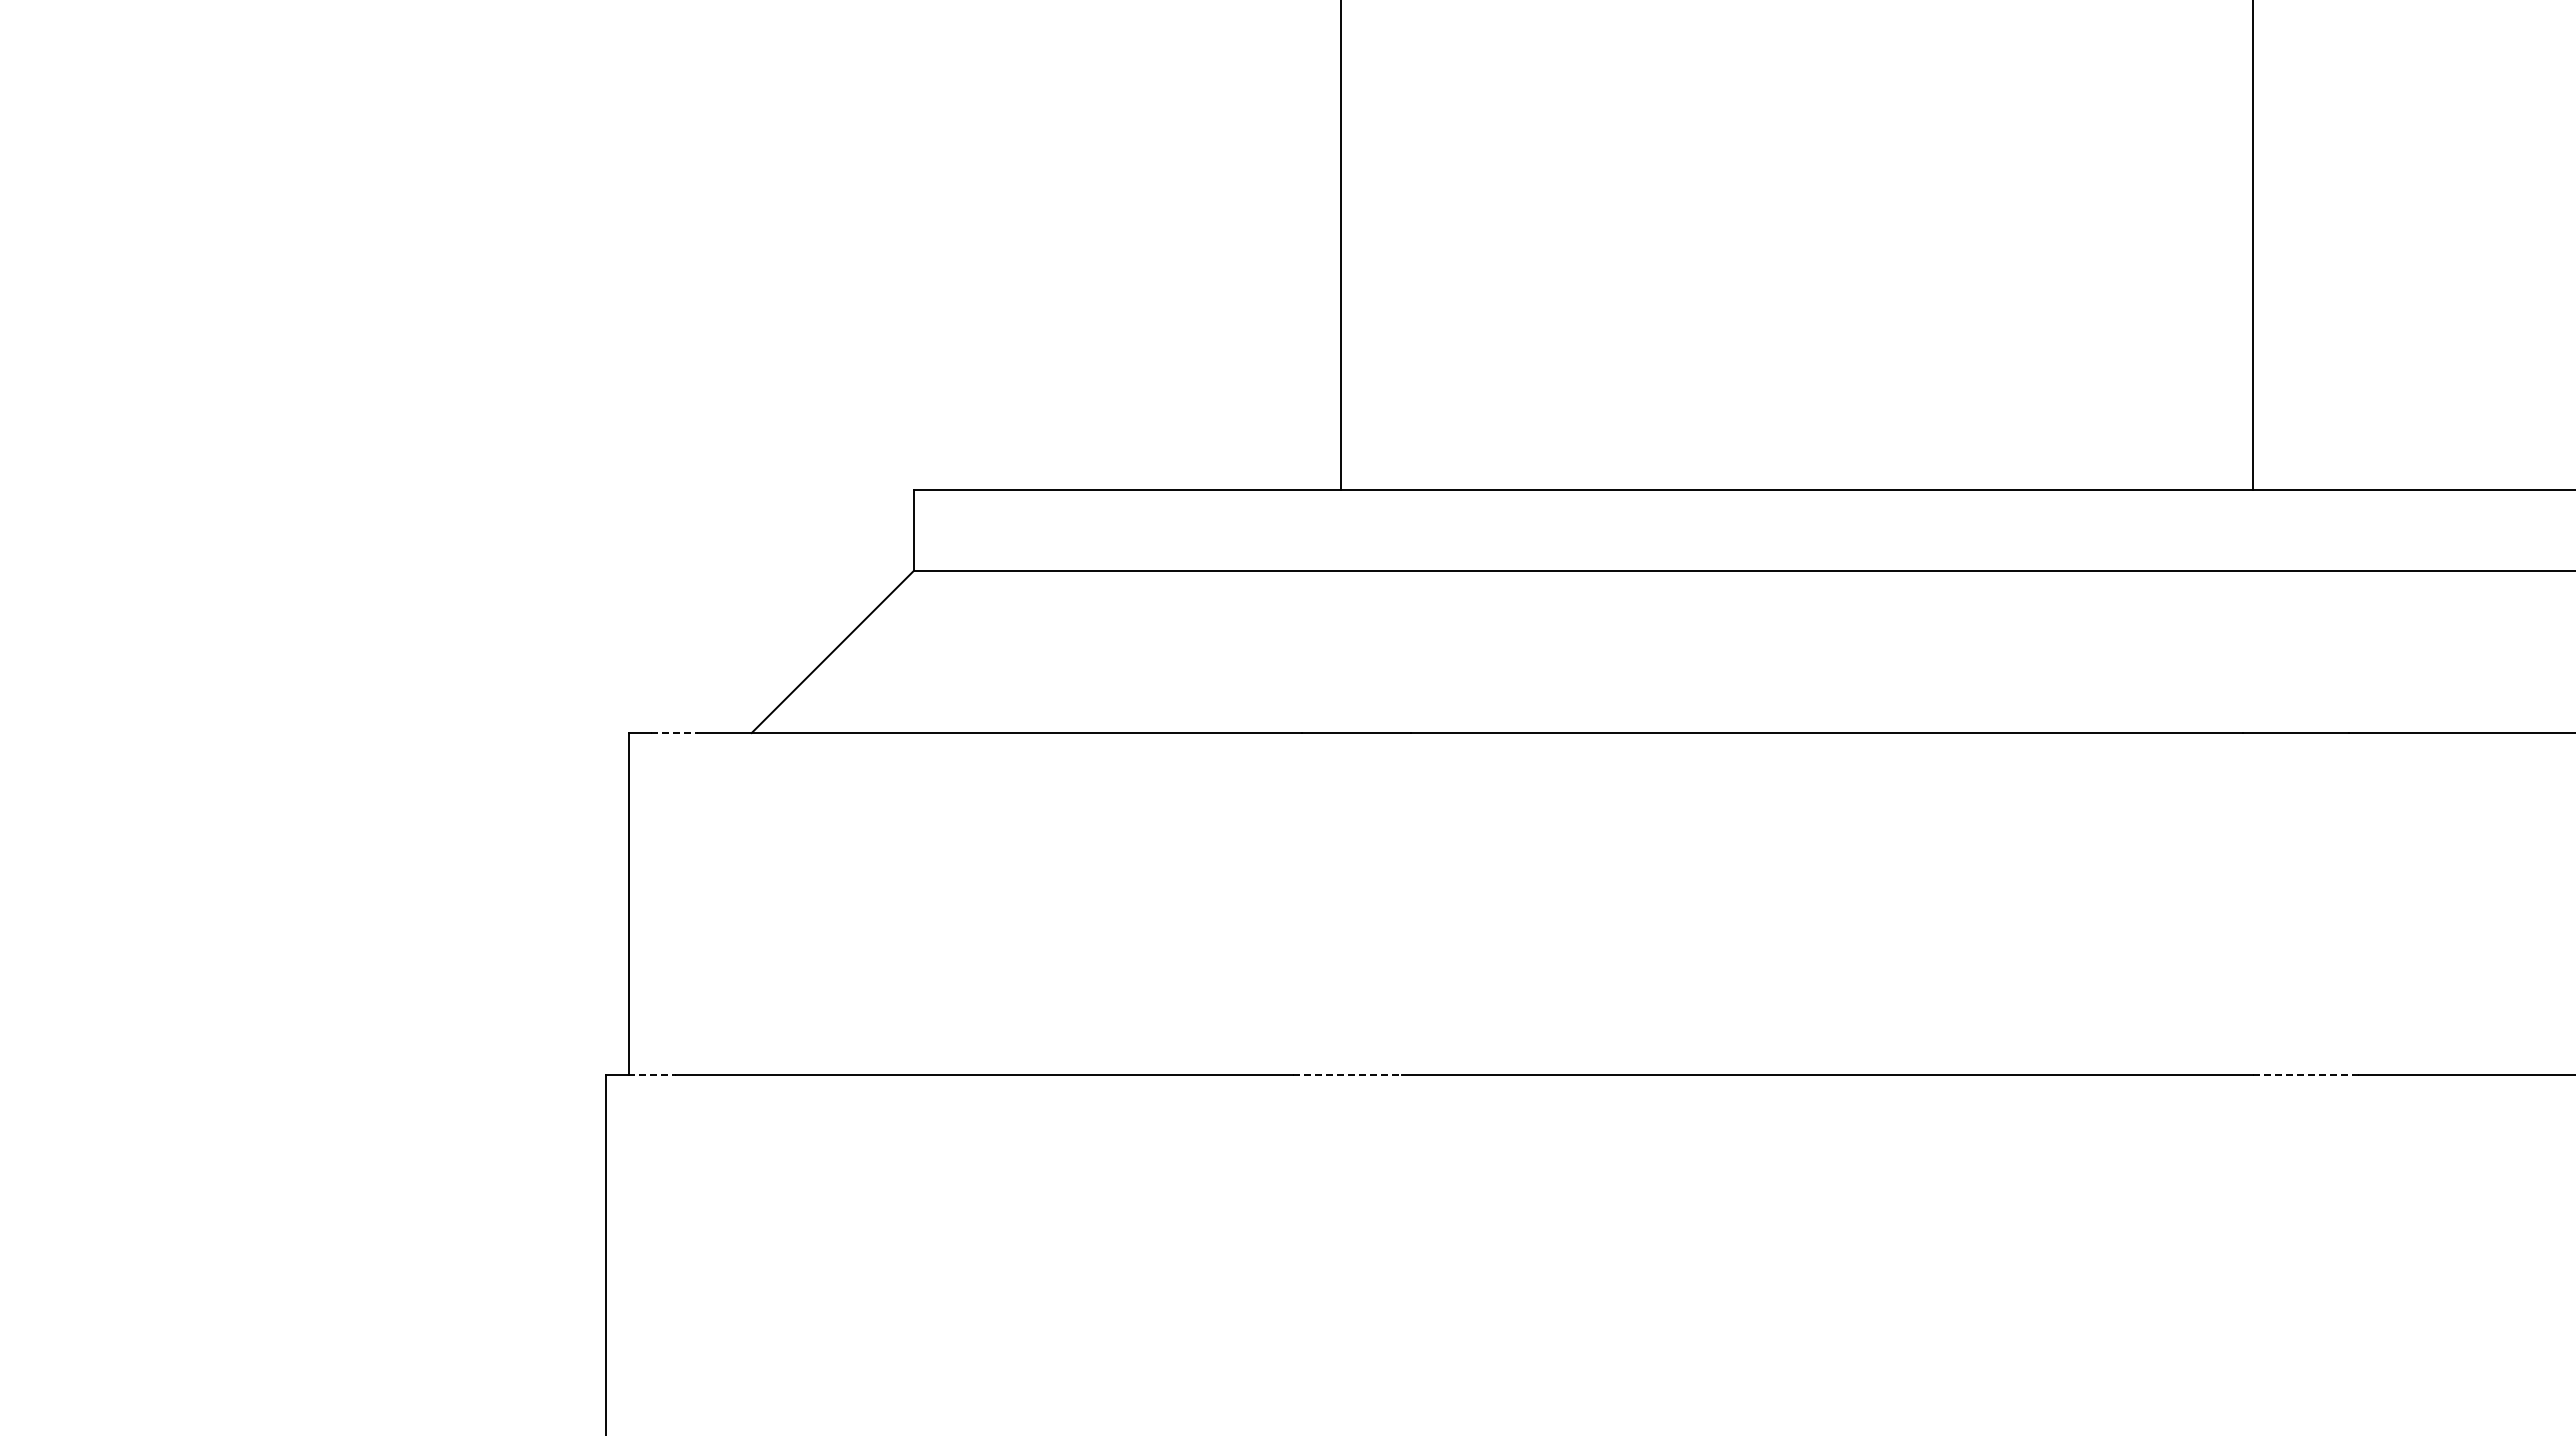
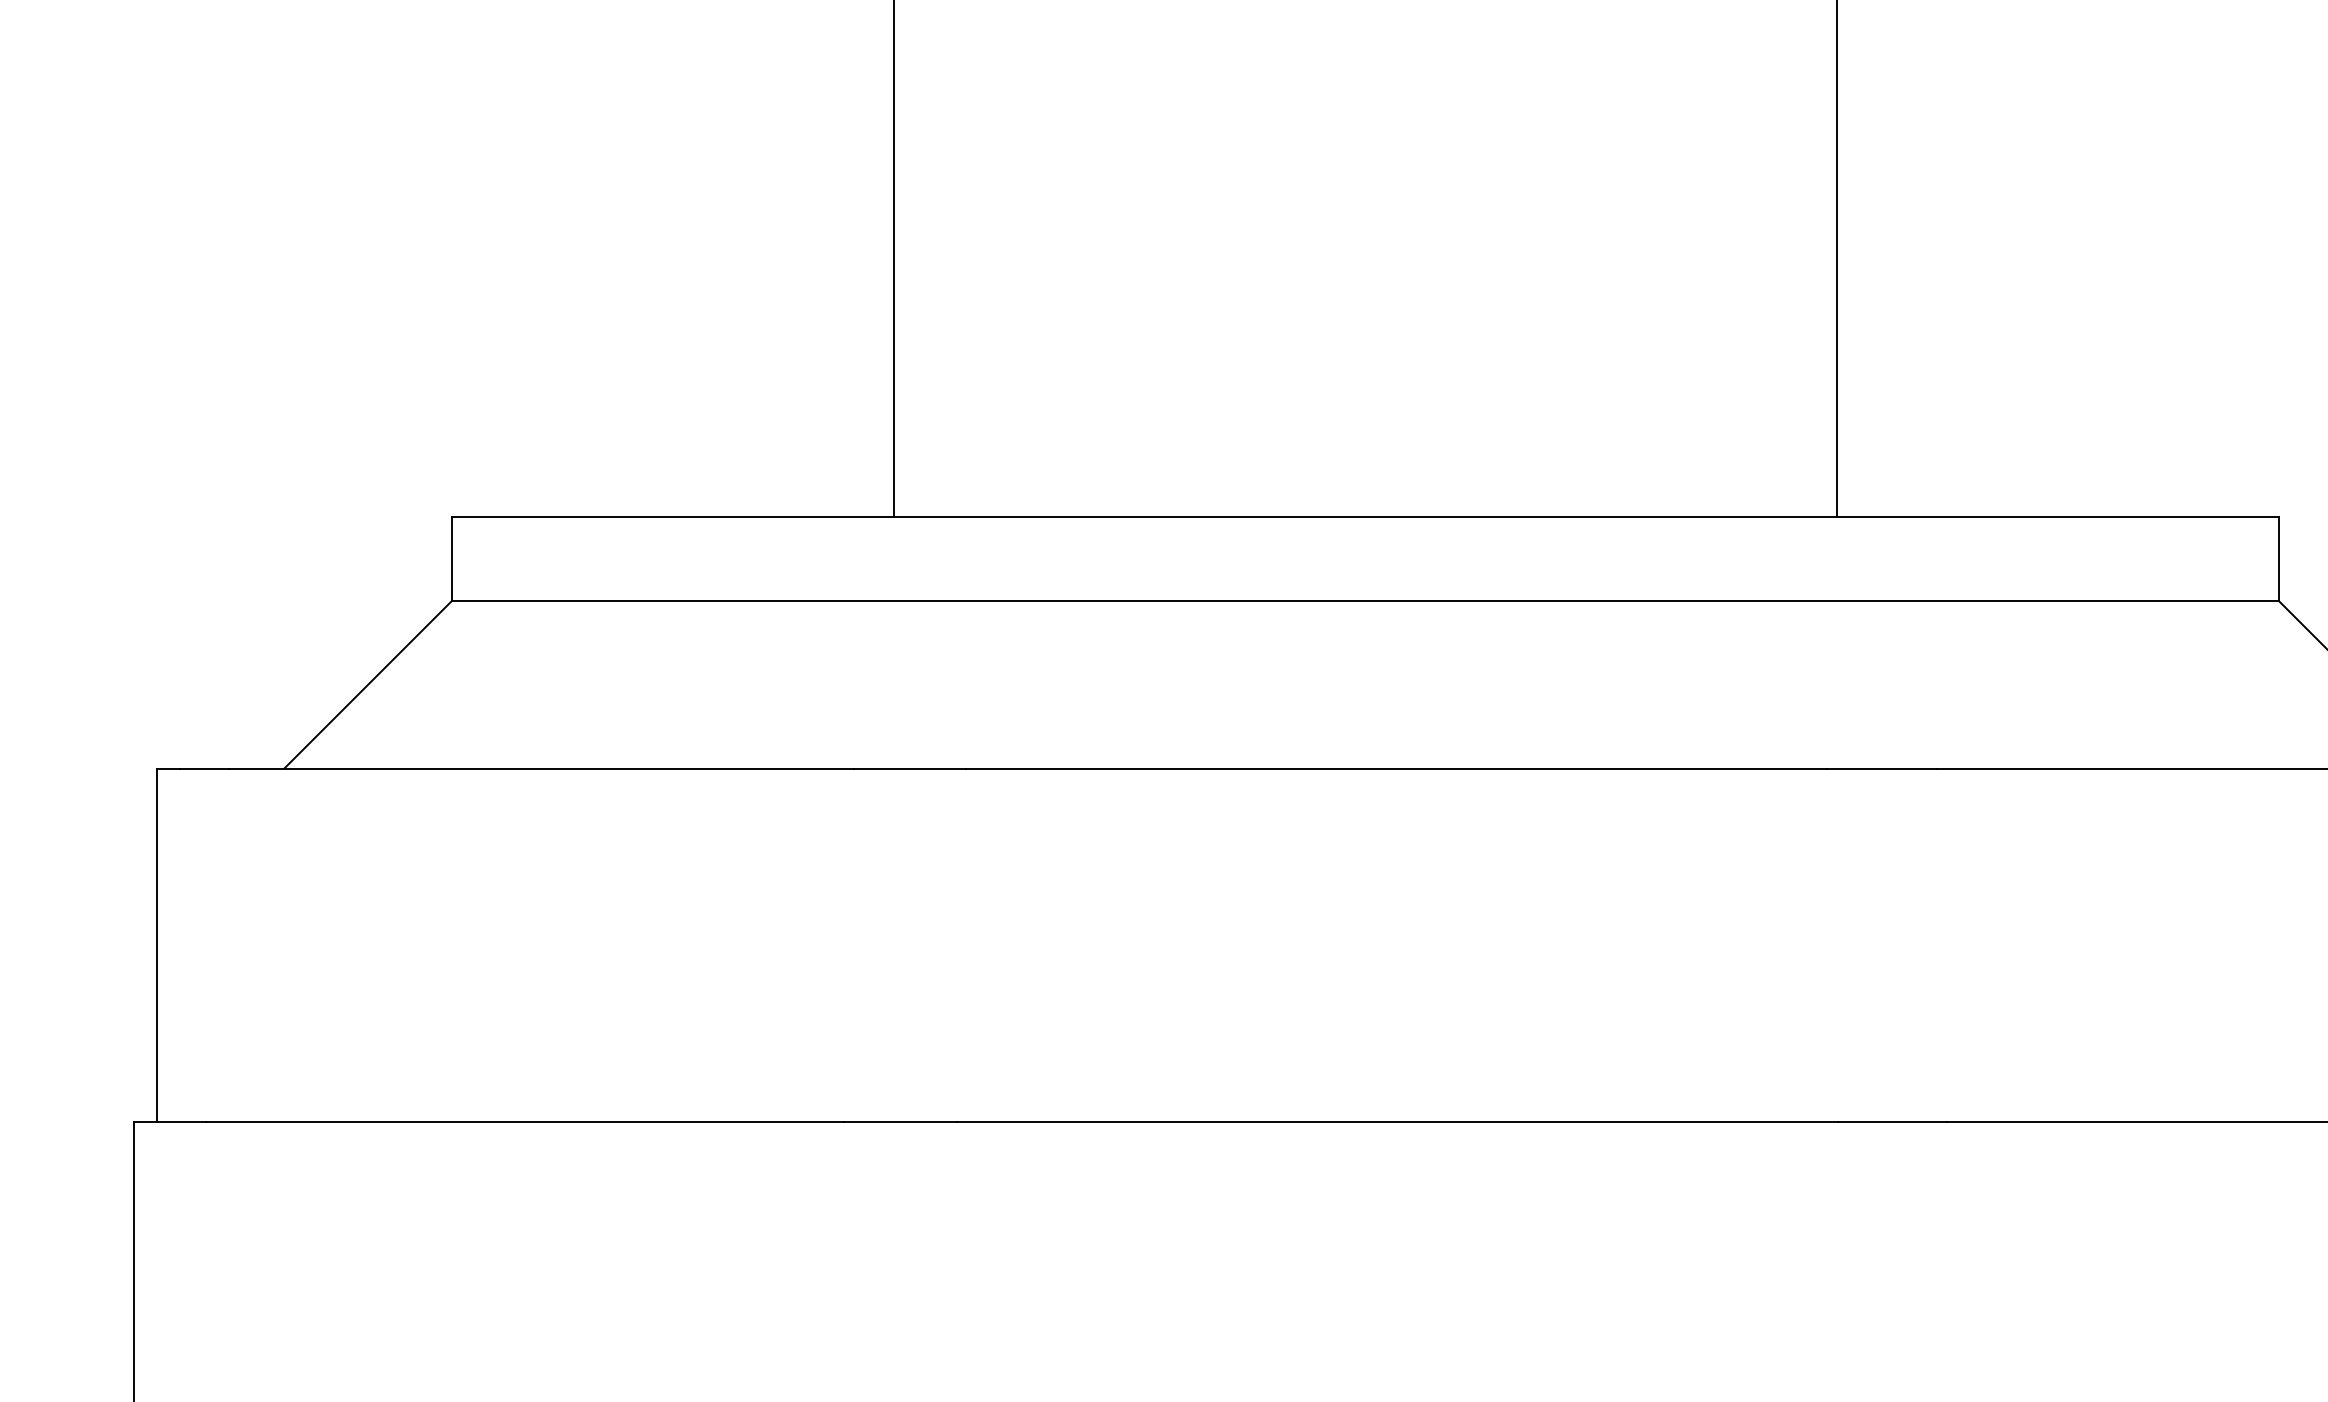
line: (674, 732) -> (204, 768), dashed -> solid
line: (651, 1074) -> (180, 1121), dashed -> solid
line: (1348, 1074) -> (901, 1121), dashed -> solid
line: (2306, 1074) -> (1892, 1121), dashed -> solid

